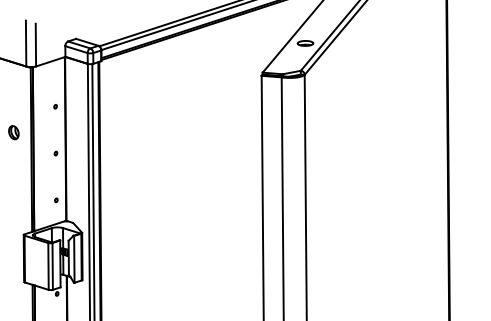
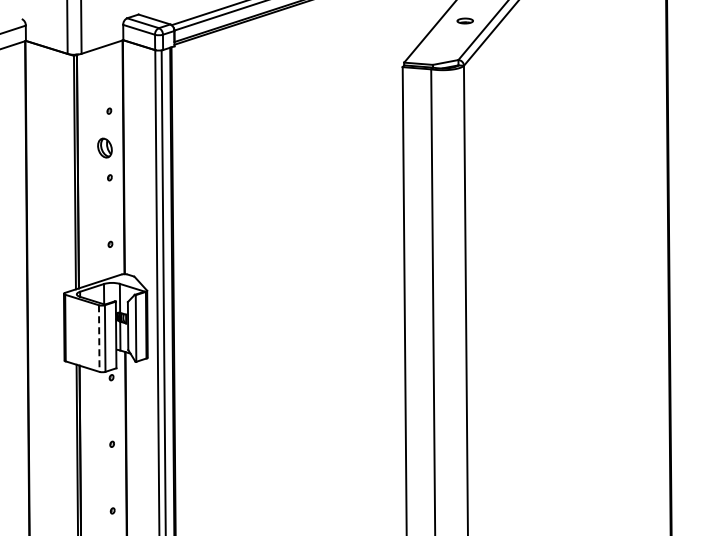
part: (305, 43) -> (465, 20), size x0.7
part: (13, 132) -> (104, 147), moved
line: (48, 267) -> (99, 339), solid -> dashed

